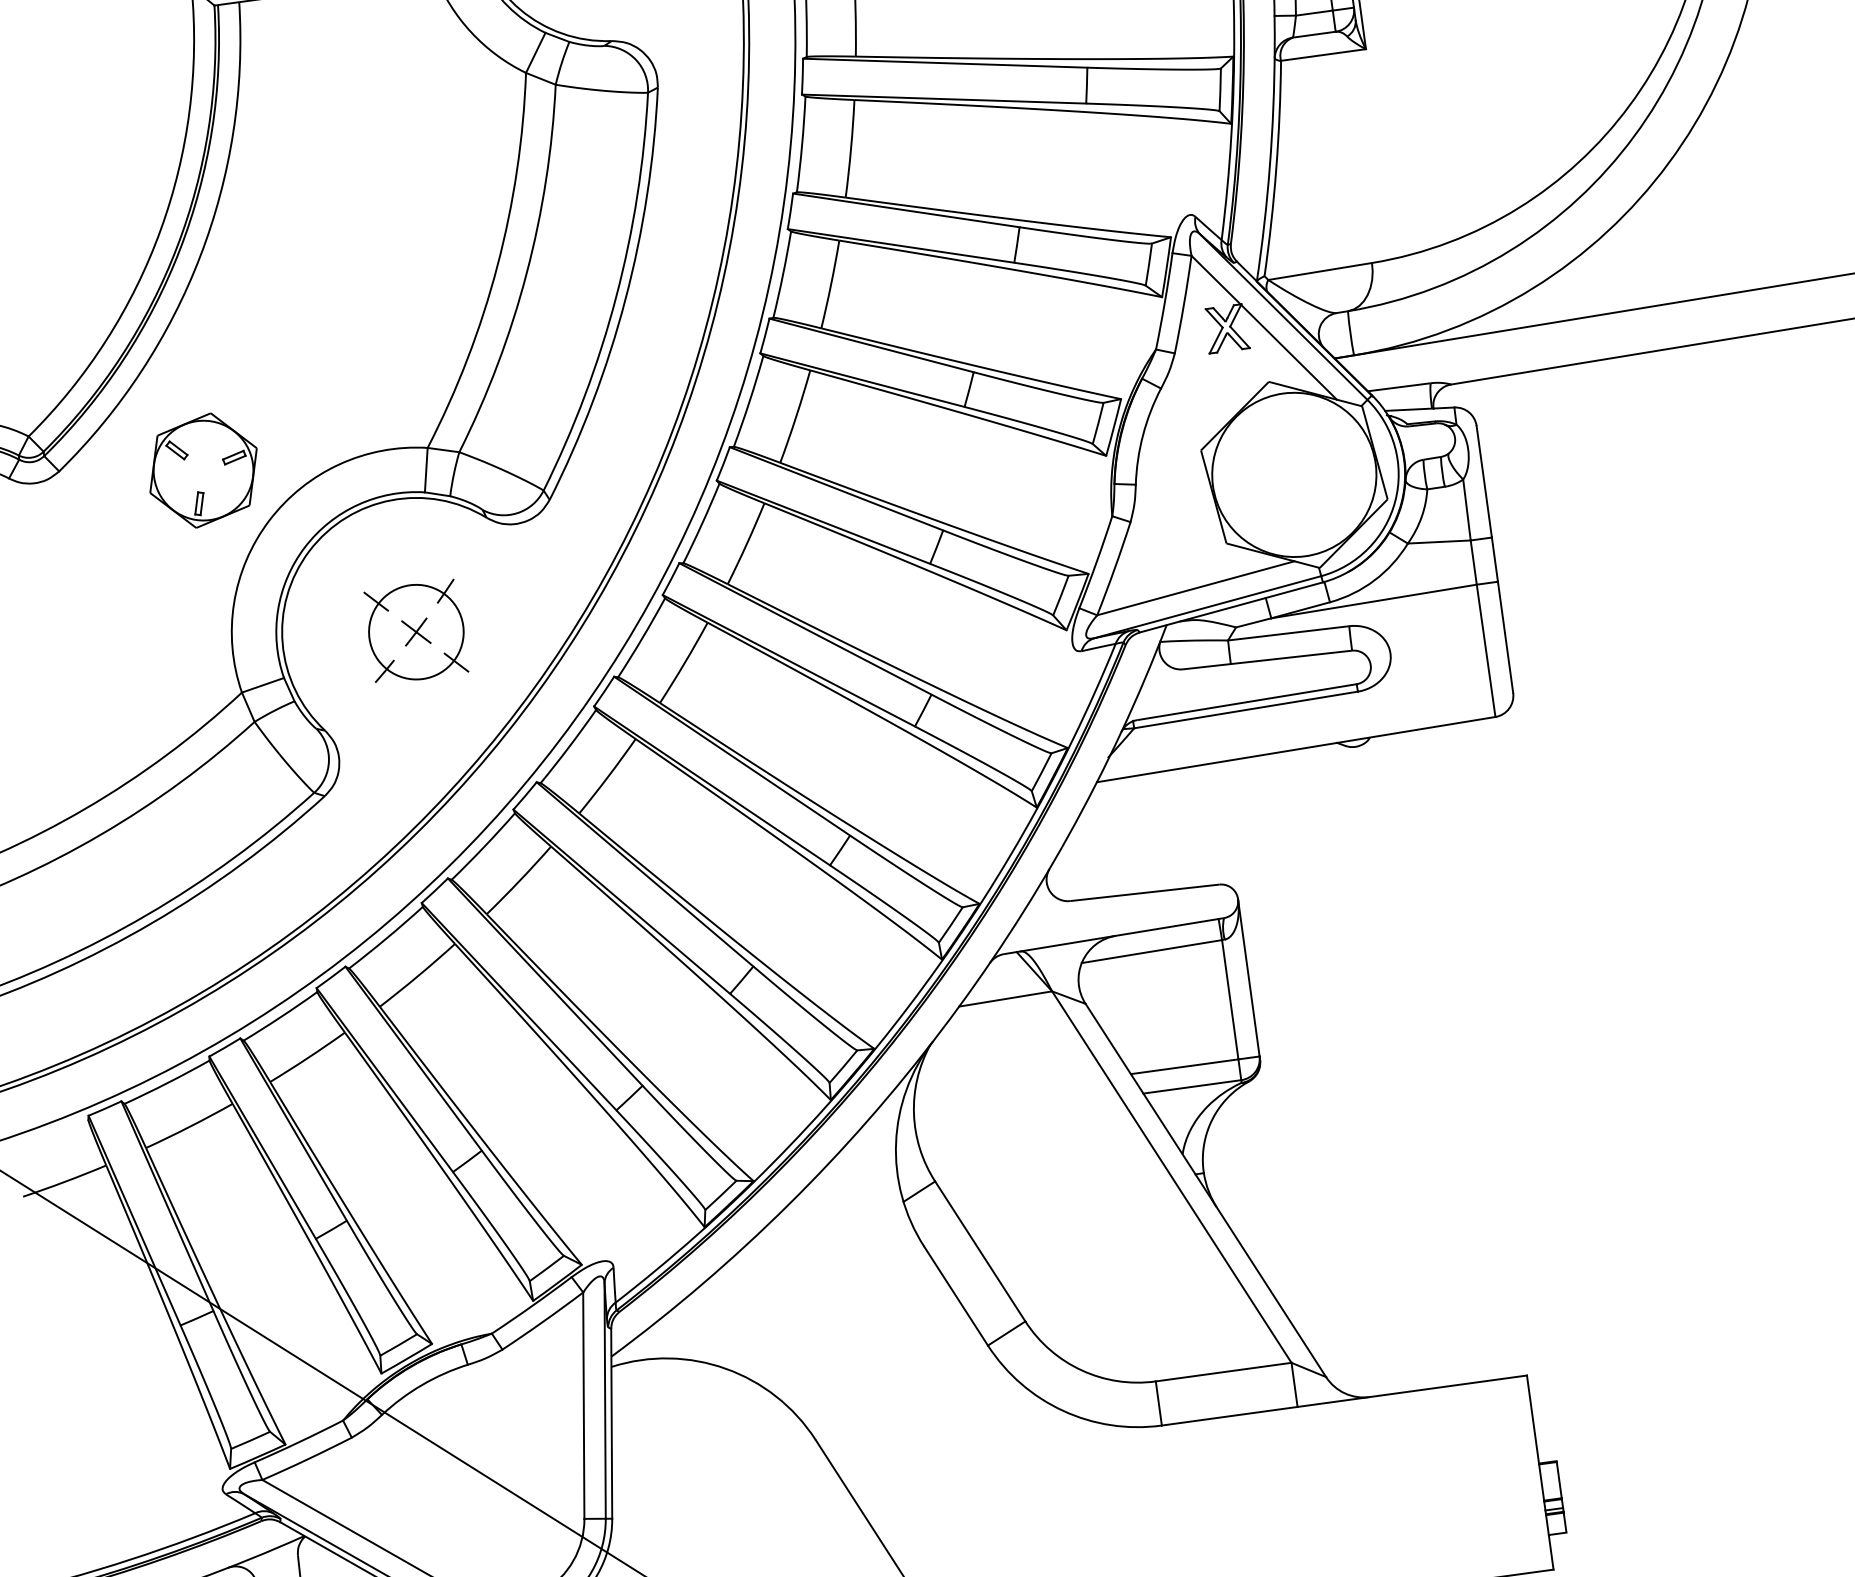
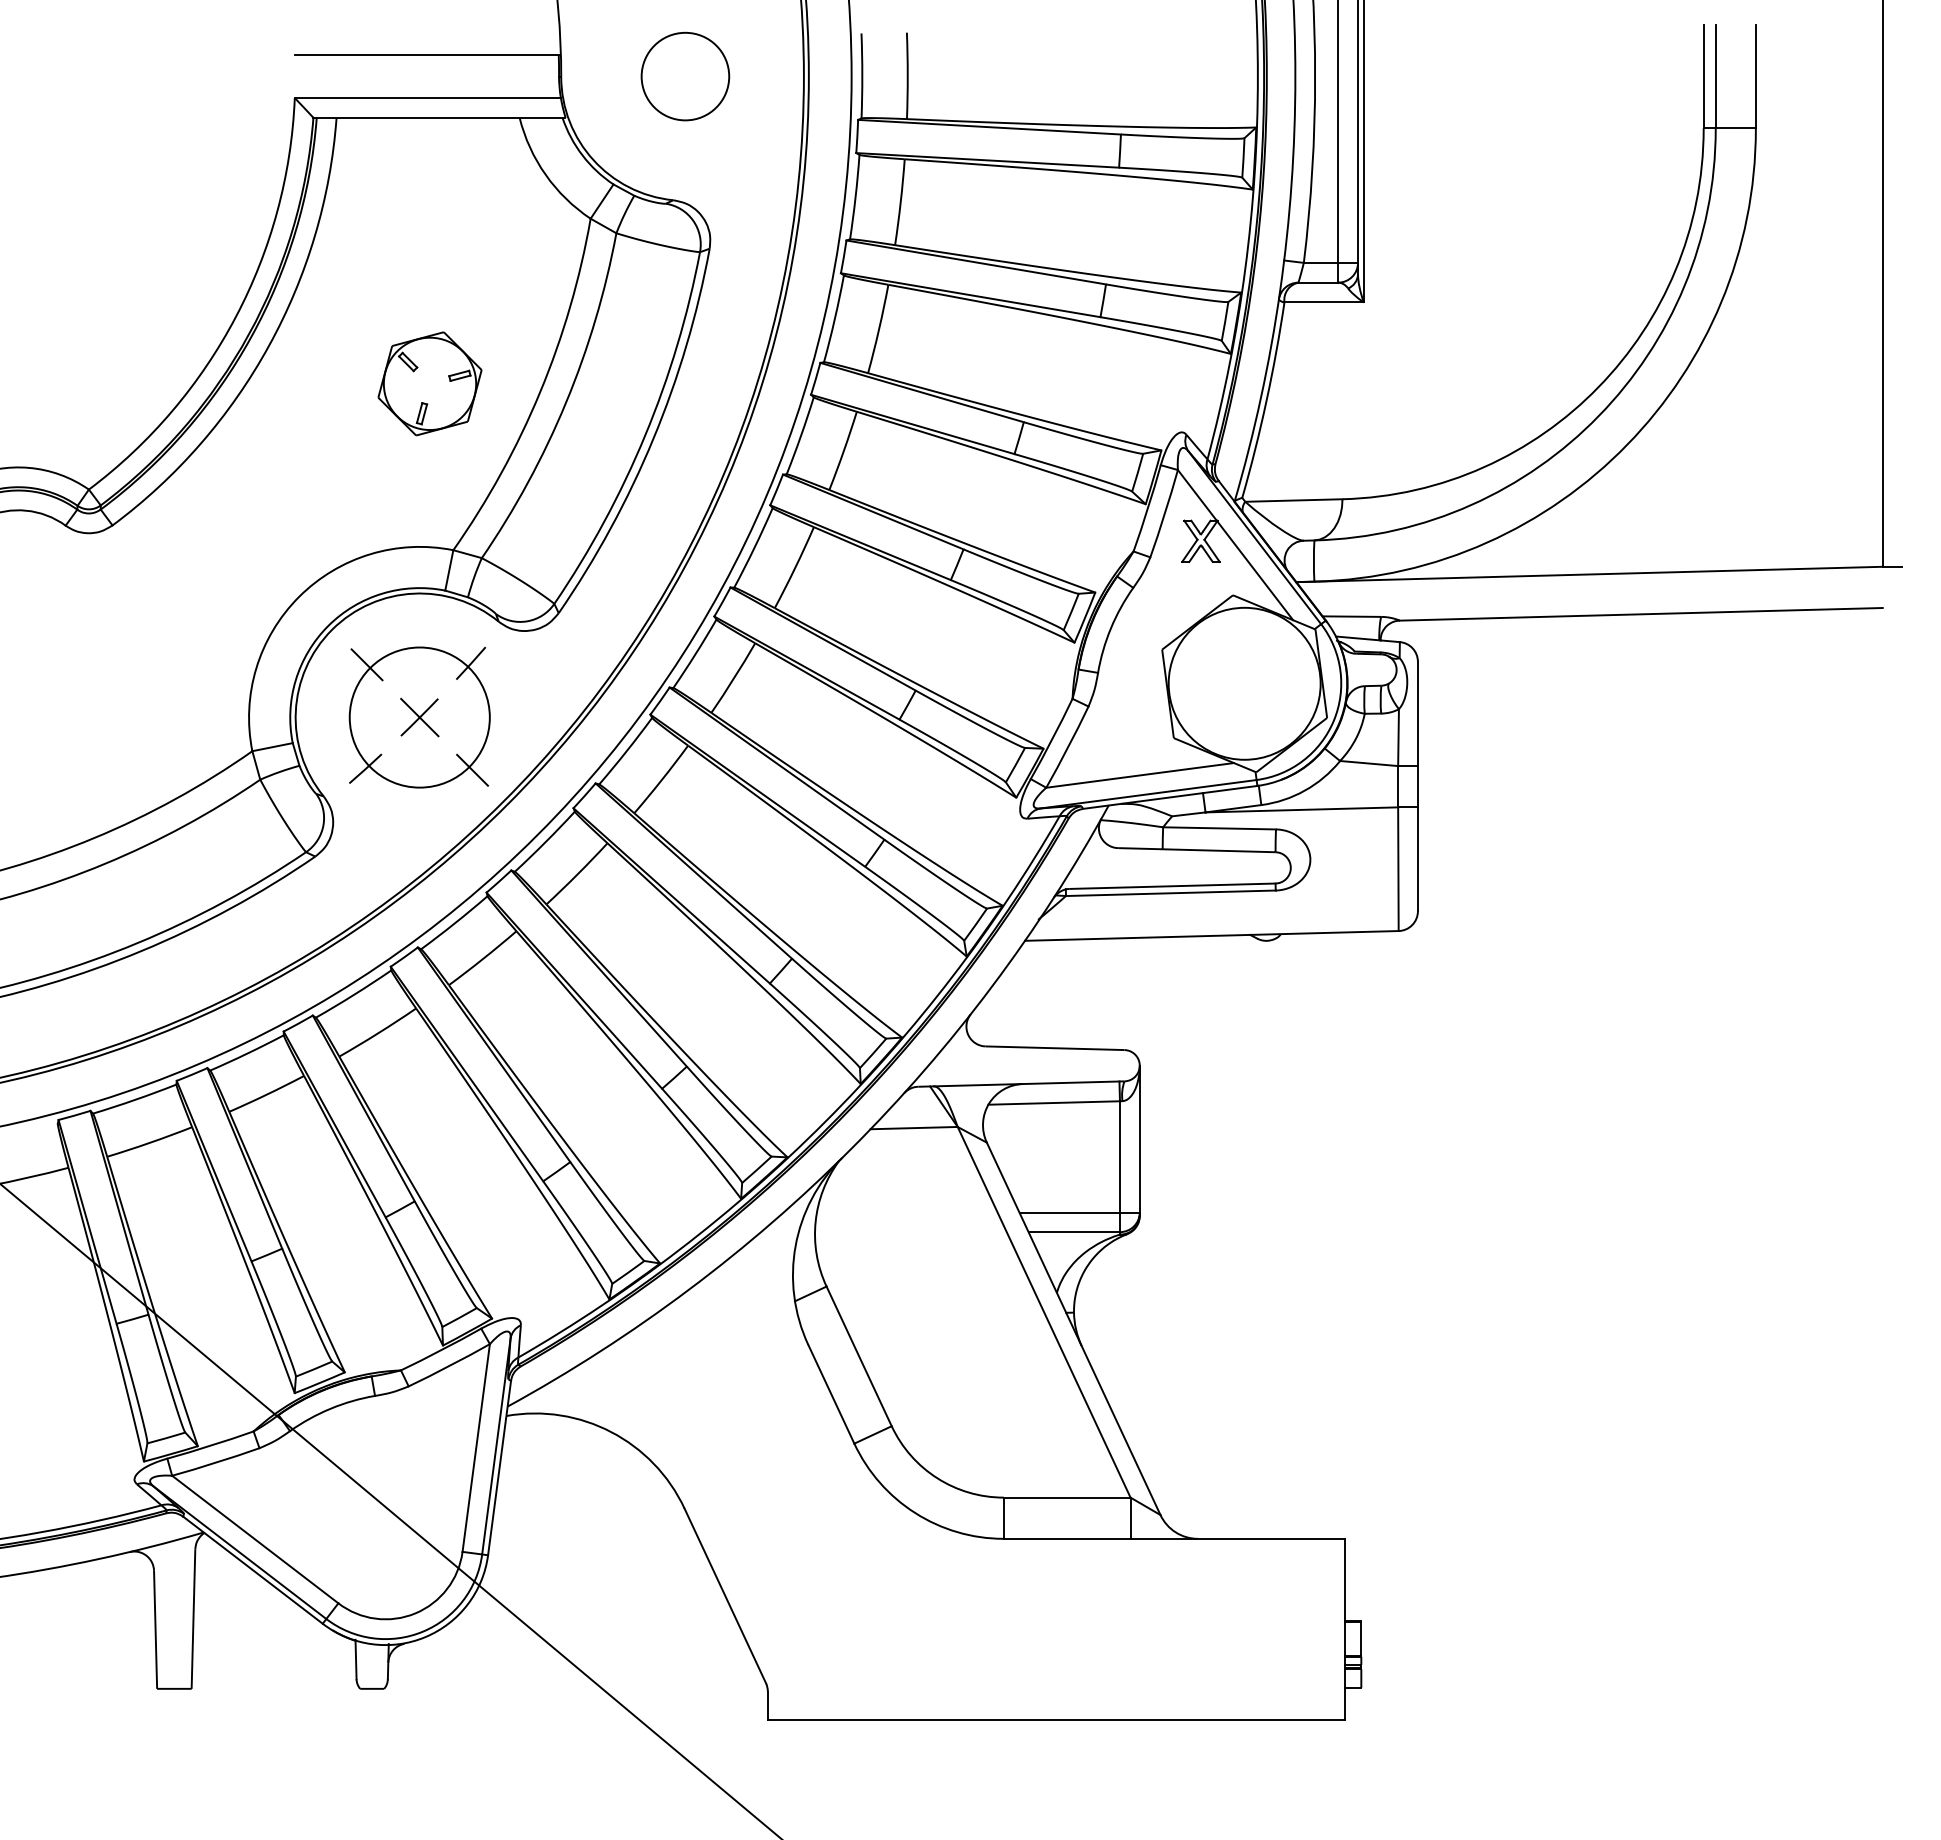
part: (202, 470) -> (429, 383), moved
part: (415, 631) -> (419, 717), size x1.6

